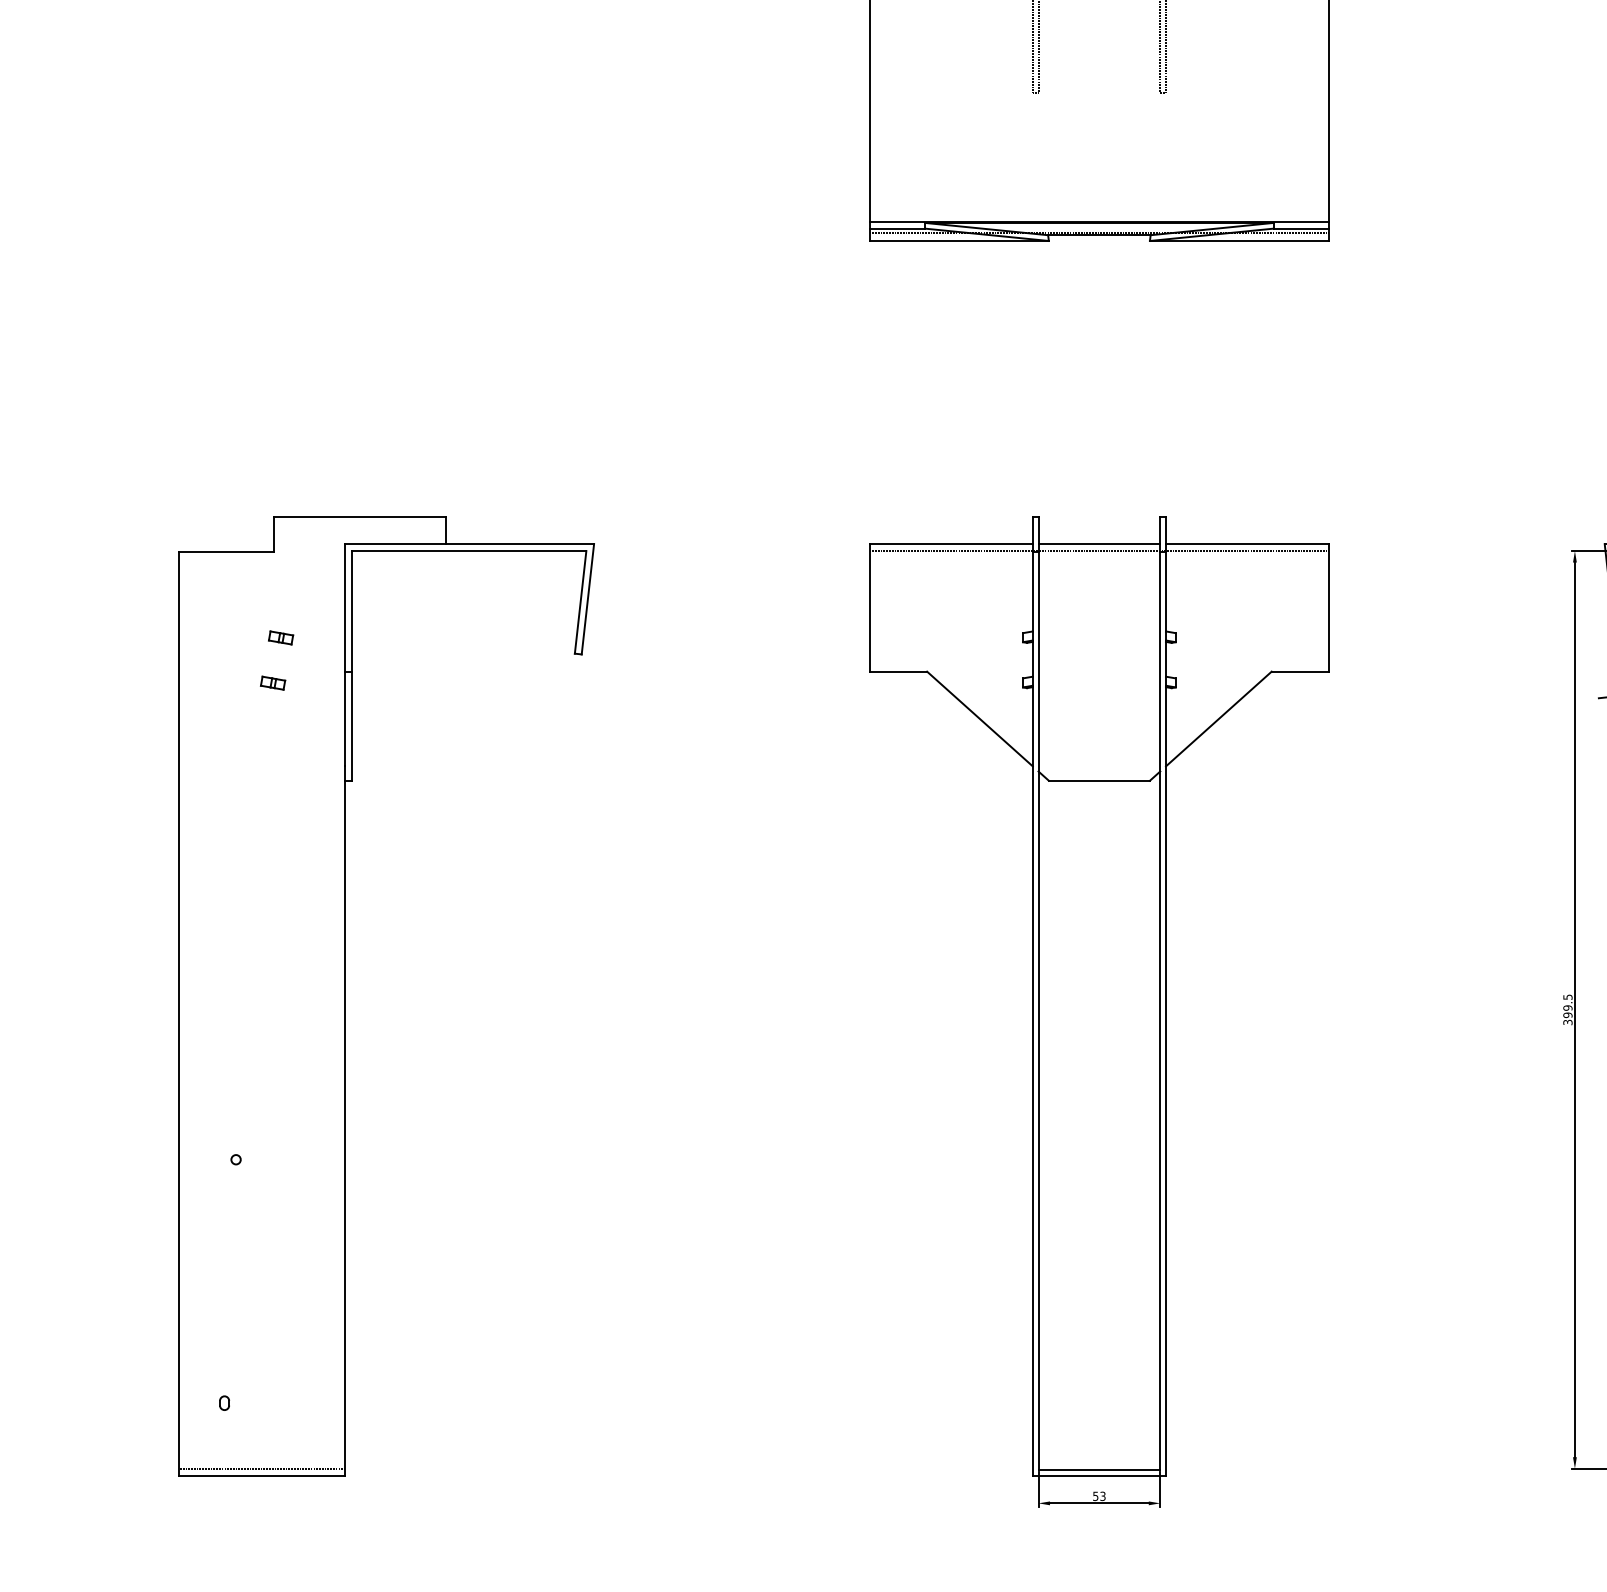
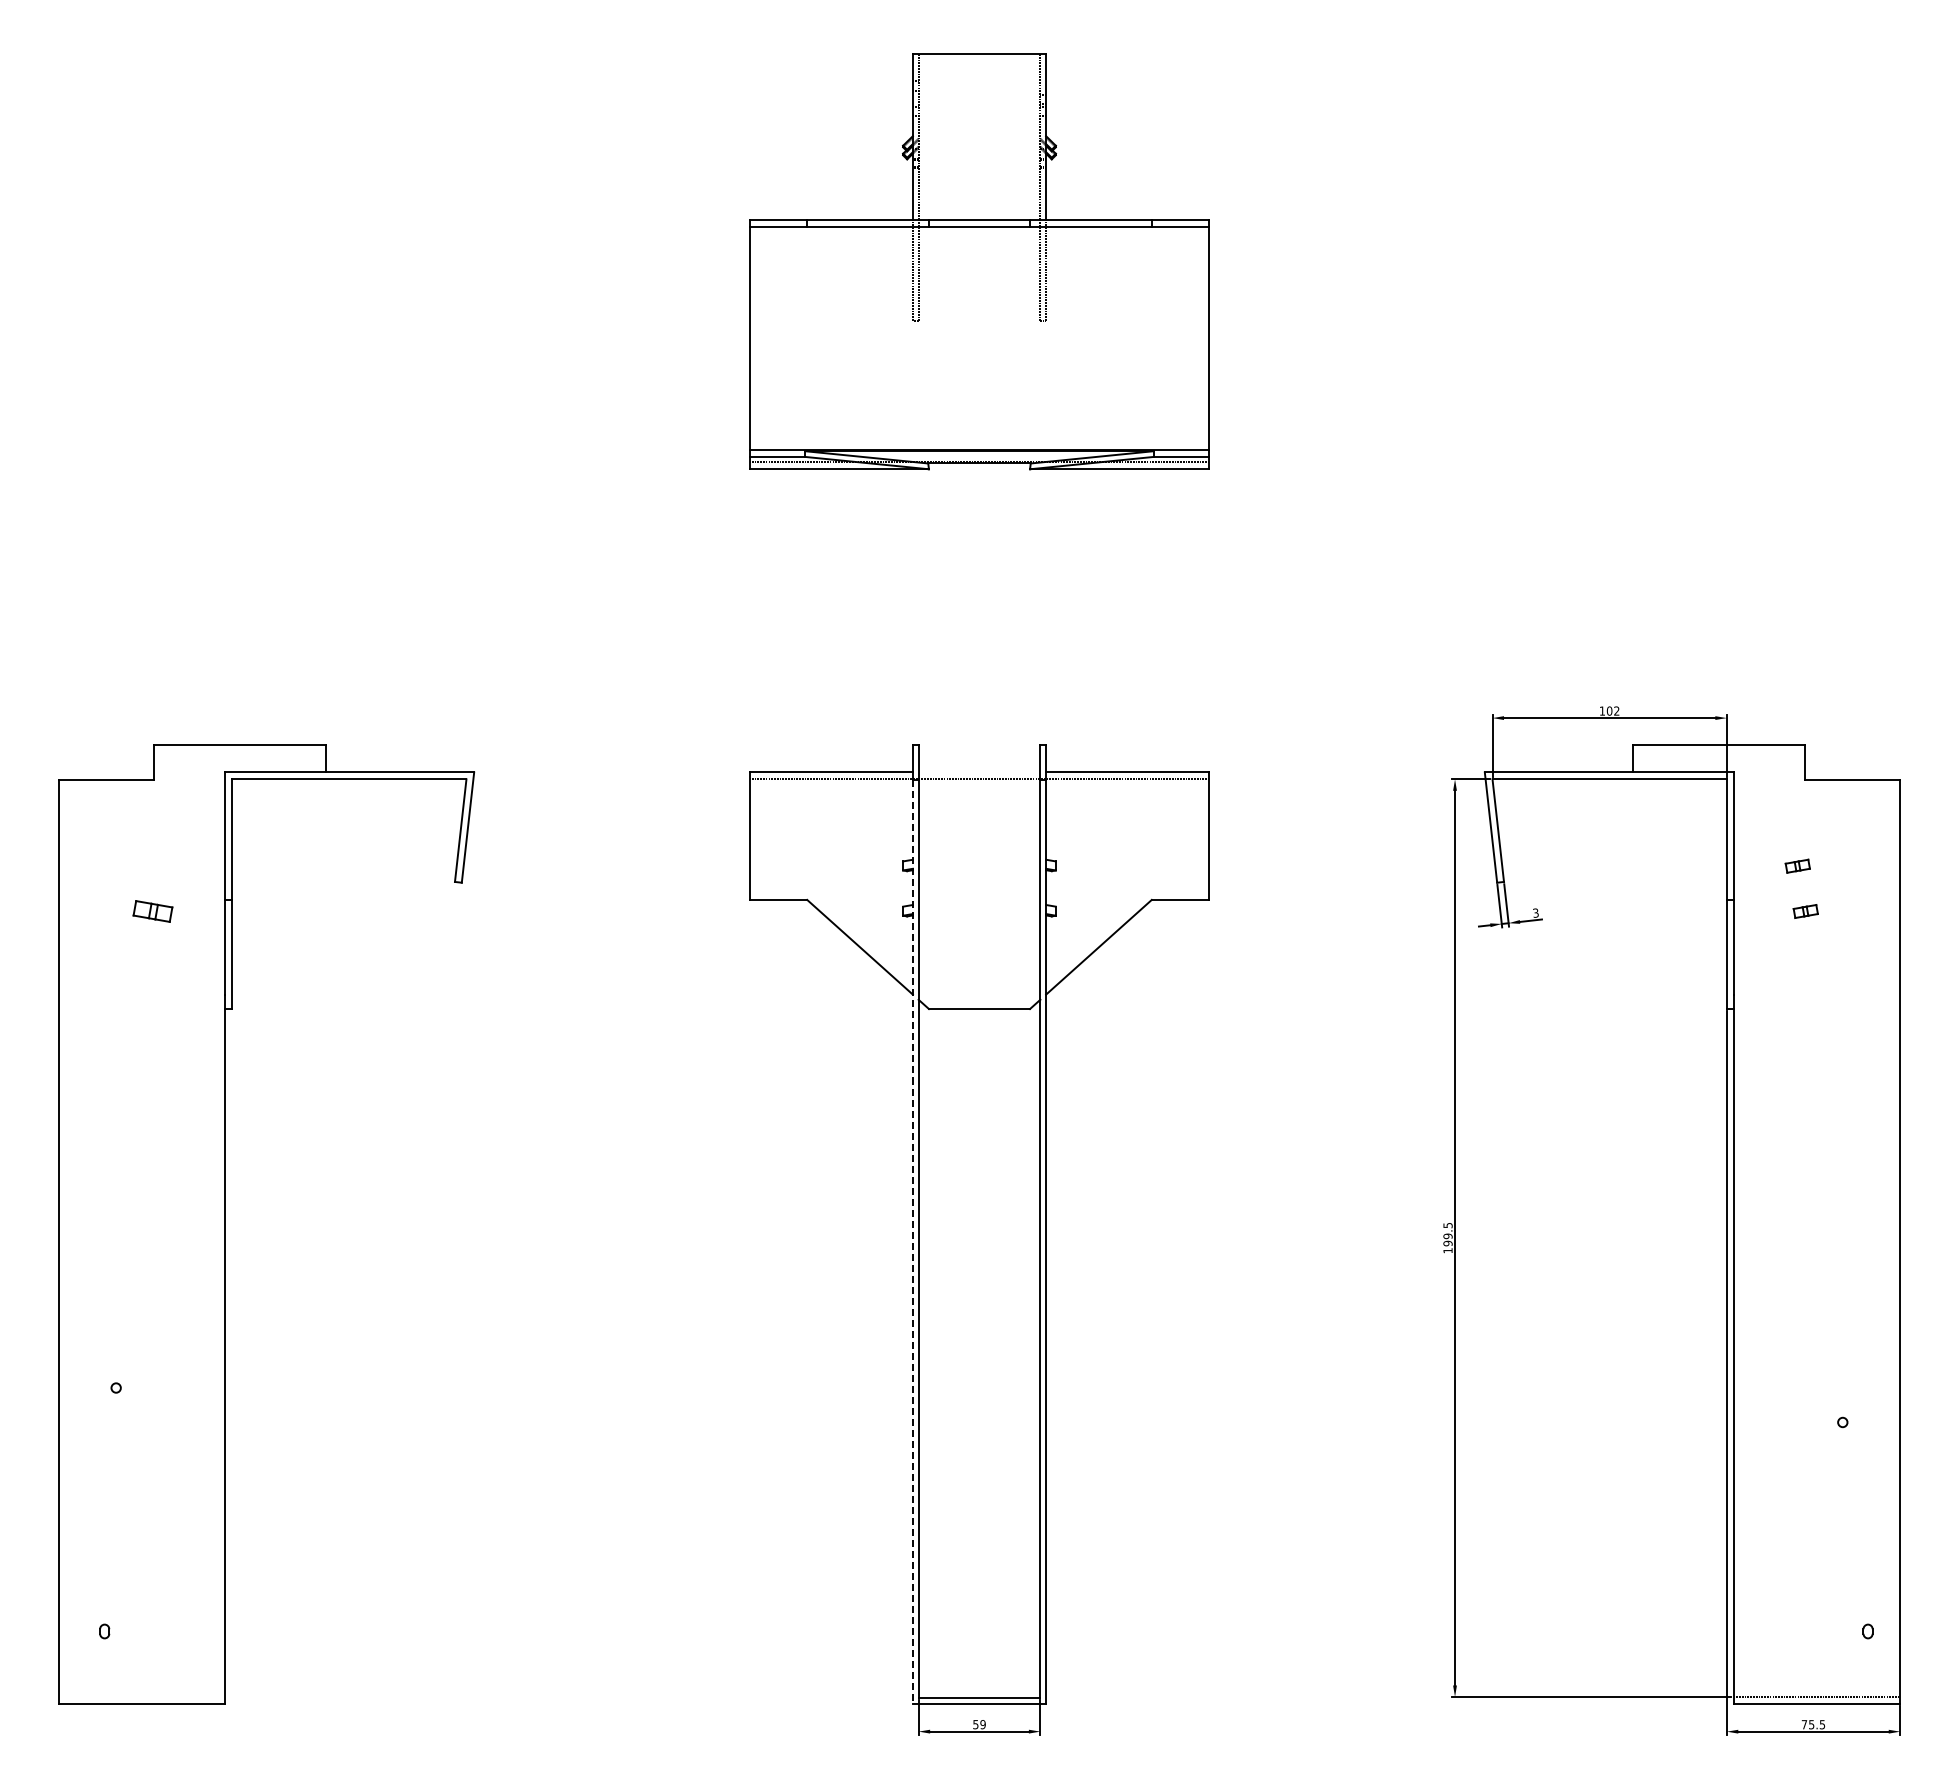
line: (1099, 544) -> (979, 772), removed
part: (281, 637) -> (161, 865), removed
part: (273, 683) -> (153, 911), size x1.6
line: (1032, 1014) -> (912, 1242), solid -> dashed
text: (1567, 1022) -> (1447, 1250), 399.5 -> 199.5
line: (261, 1468) -> (141, 1696), removed
text: (1102, 1496) -> (982, 1724), 53 -> 59

